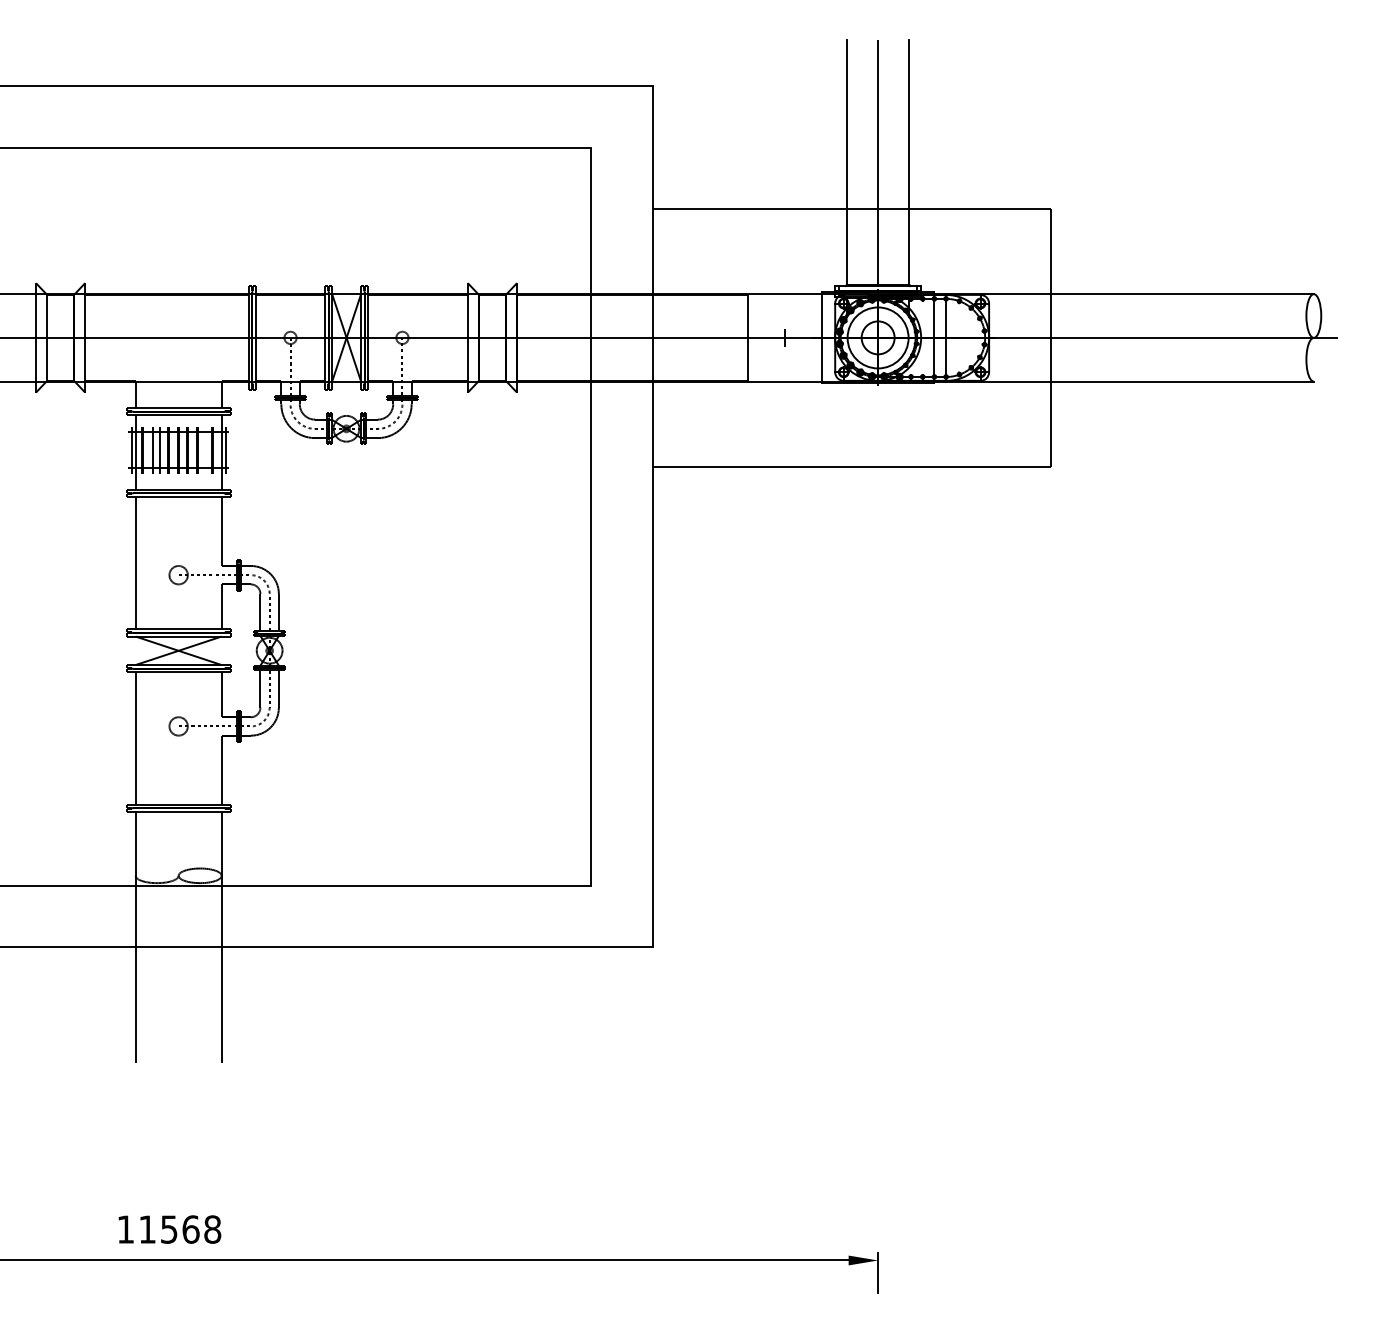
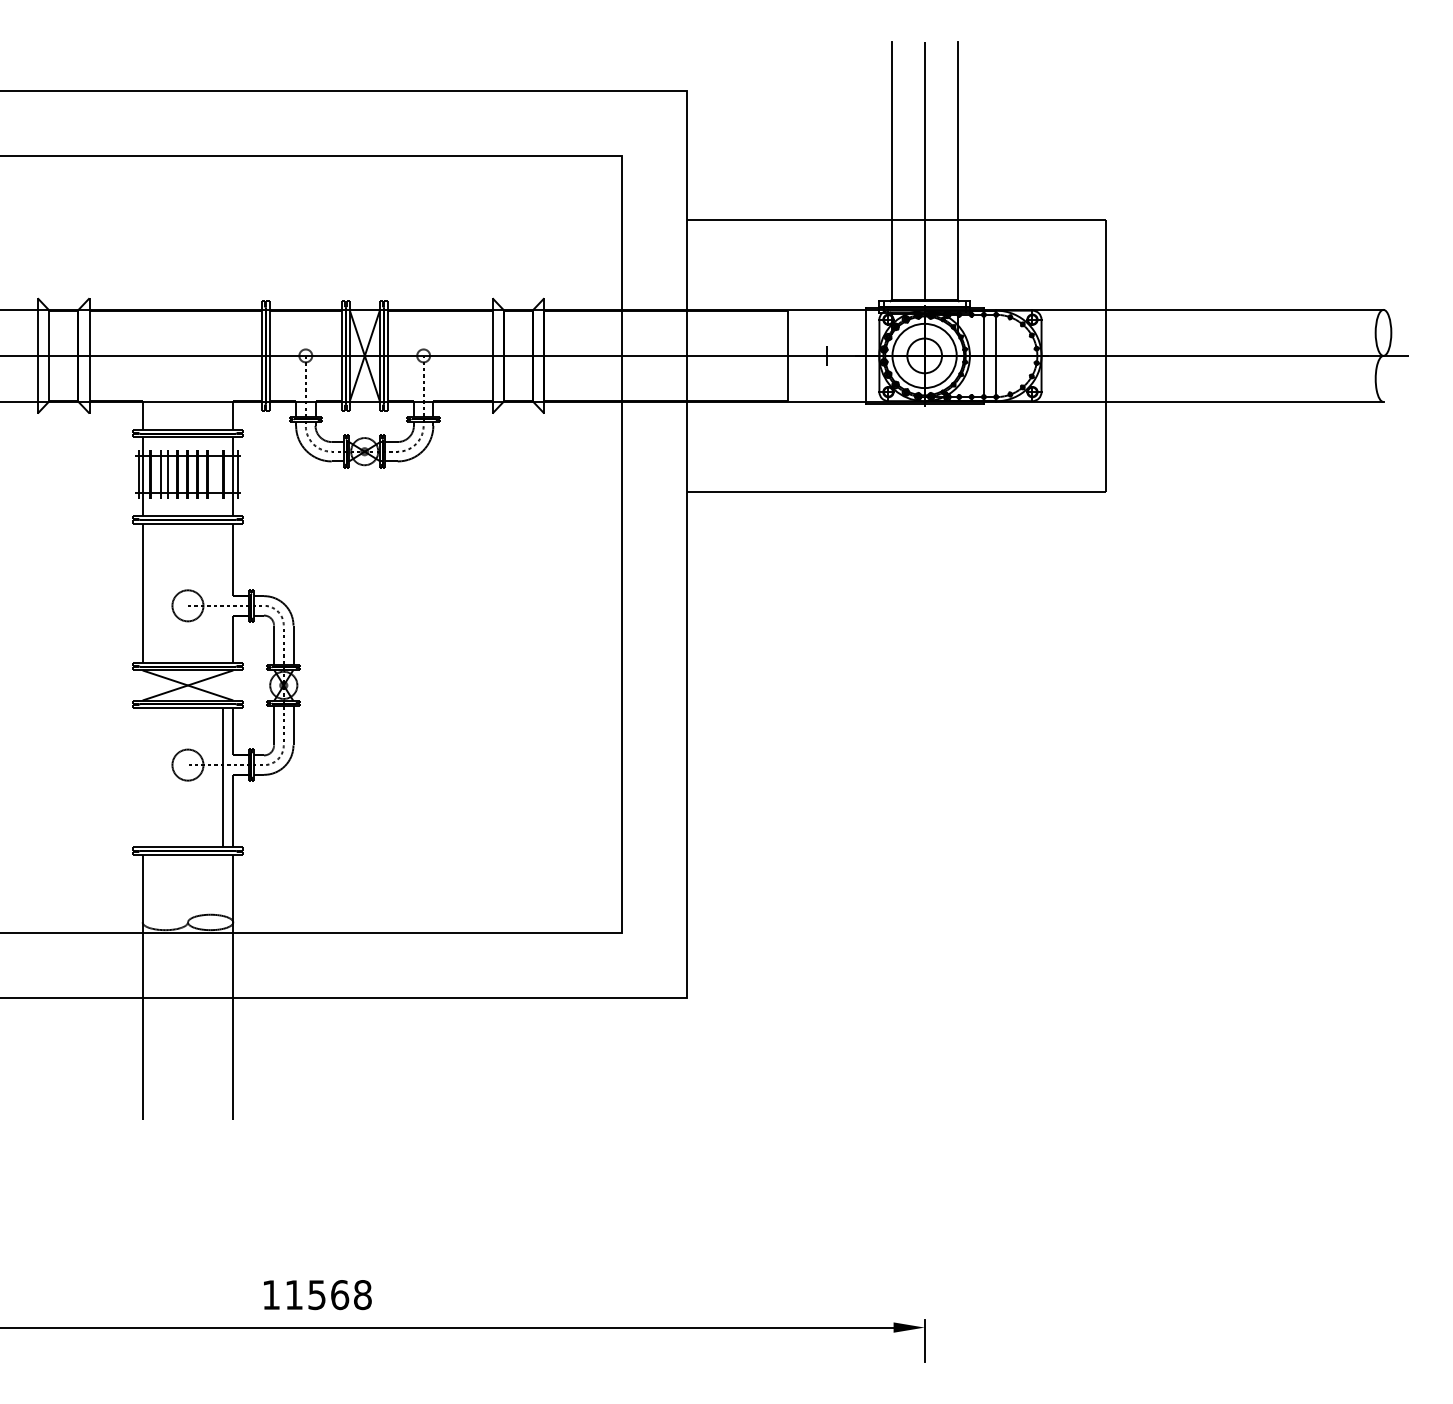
circle: (178, 574) -> (187, 605), size x1.6
circle: (178, 725) -> (187, 764), size x1.6
line: (135, 738) -> (222, 777), moved
text: (169, 1230) -> (317, 1295), moved

